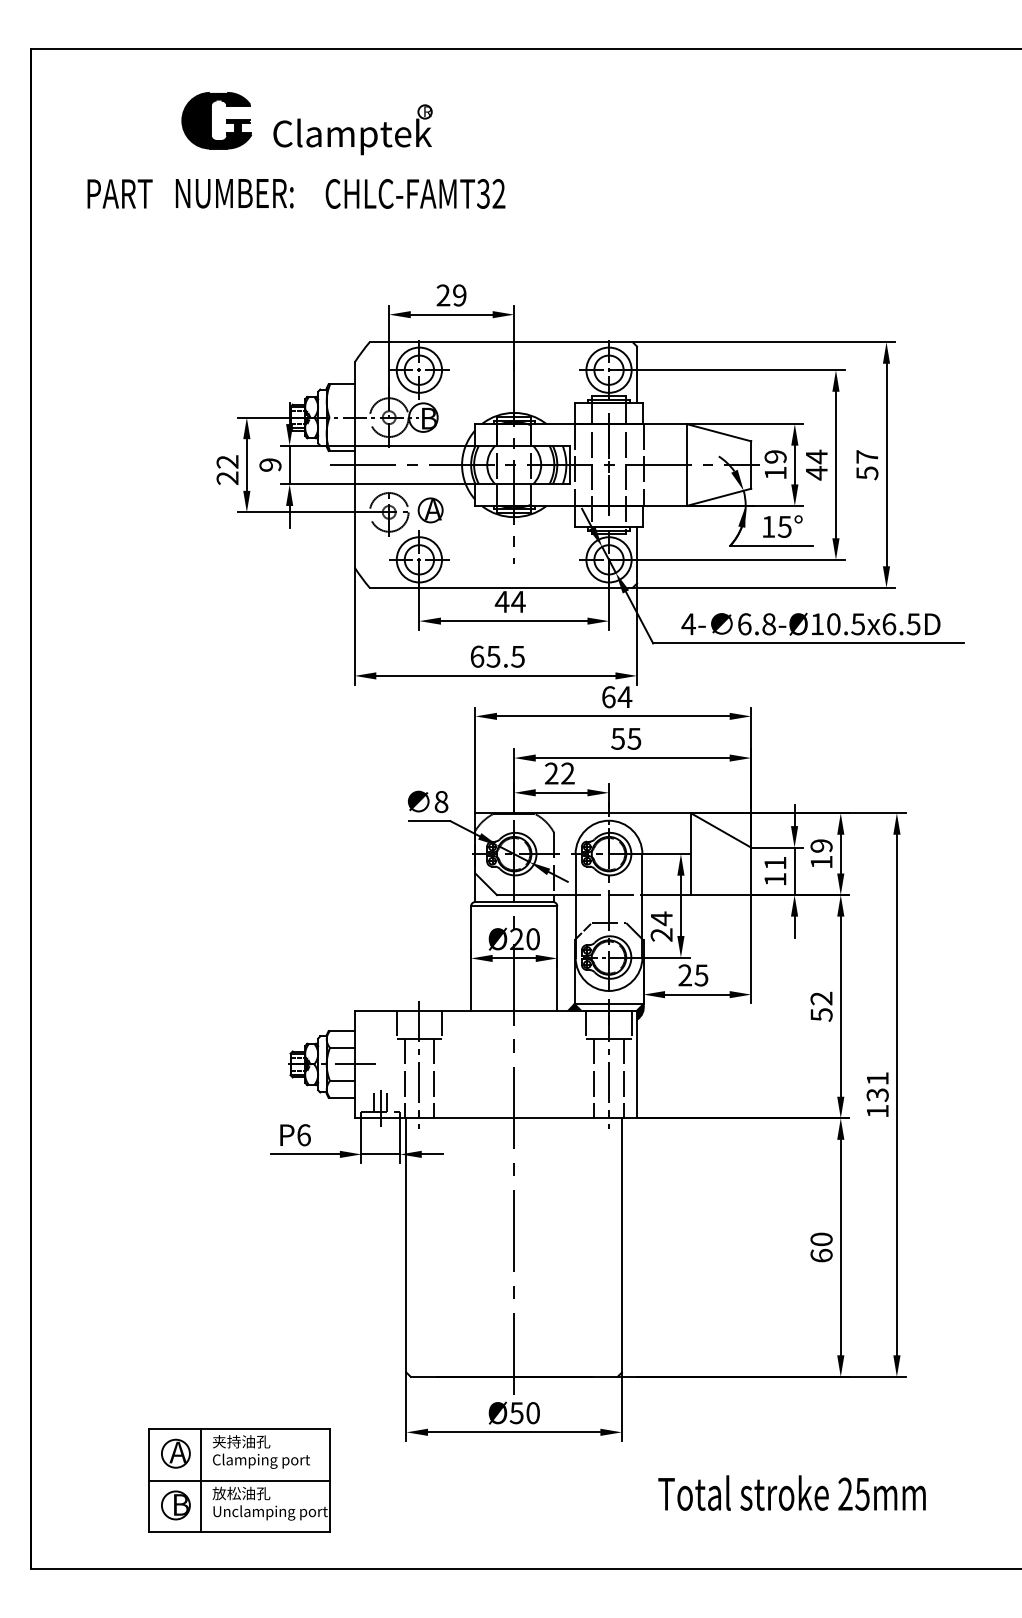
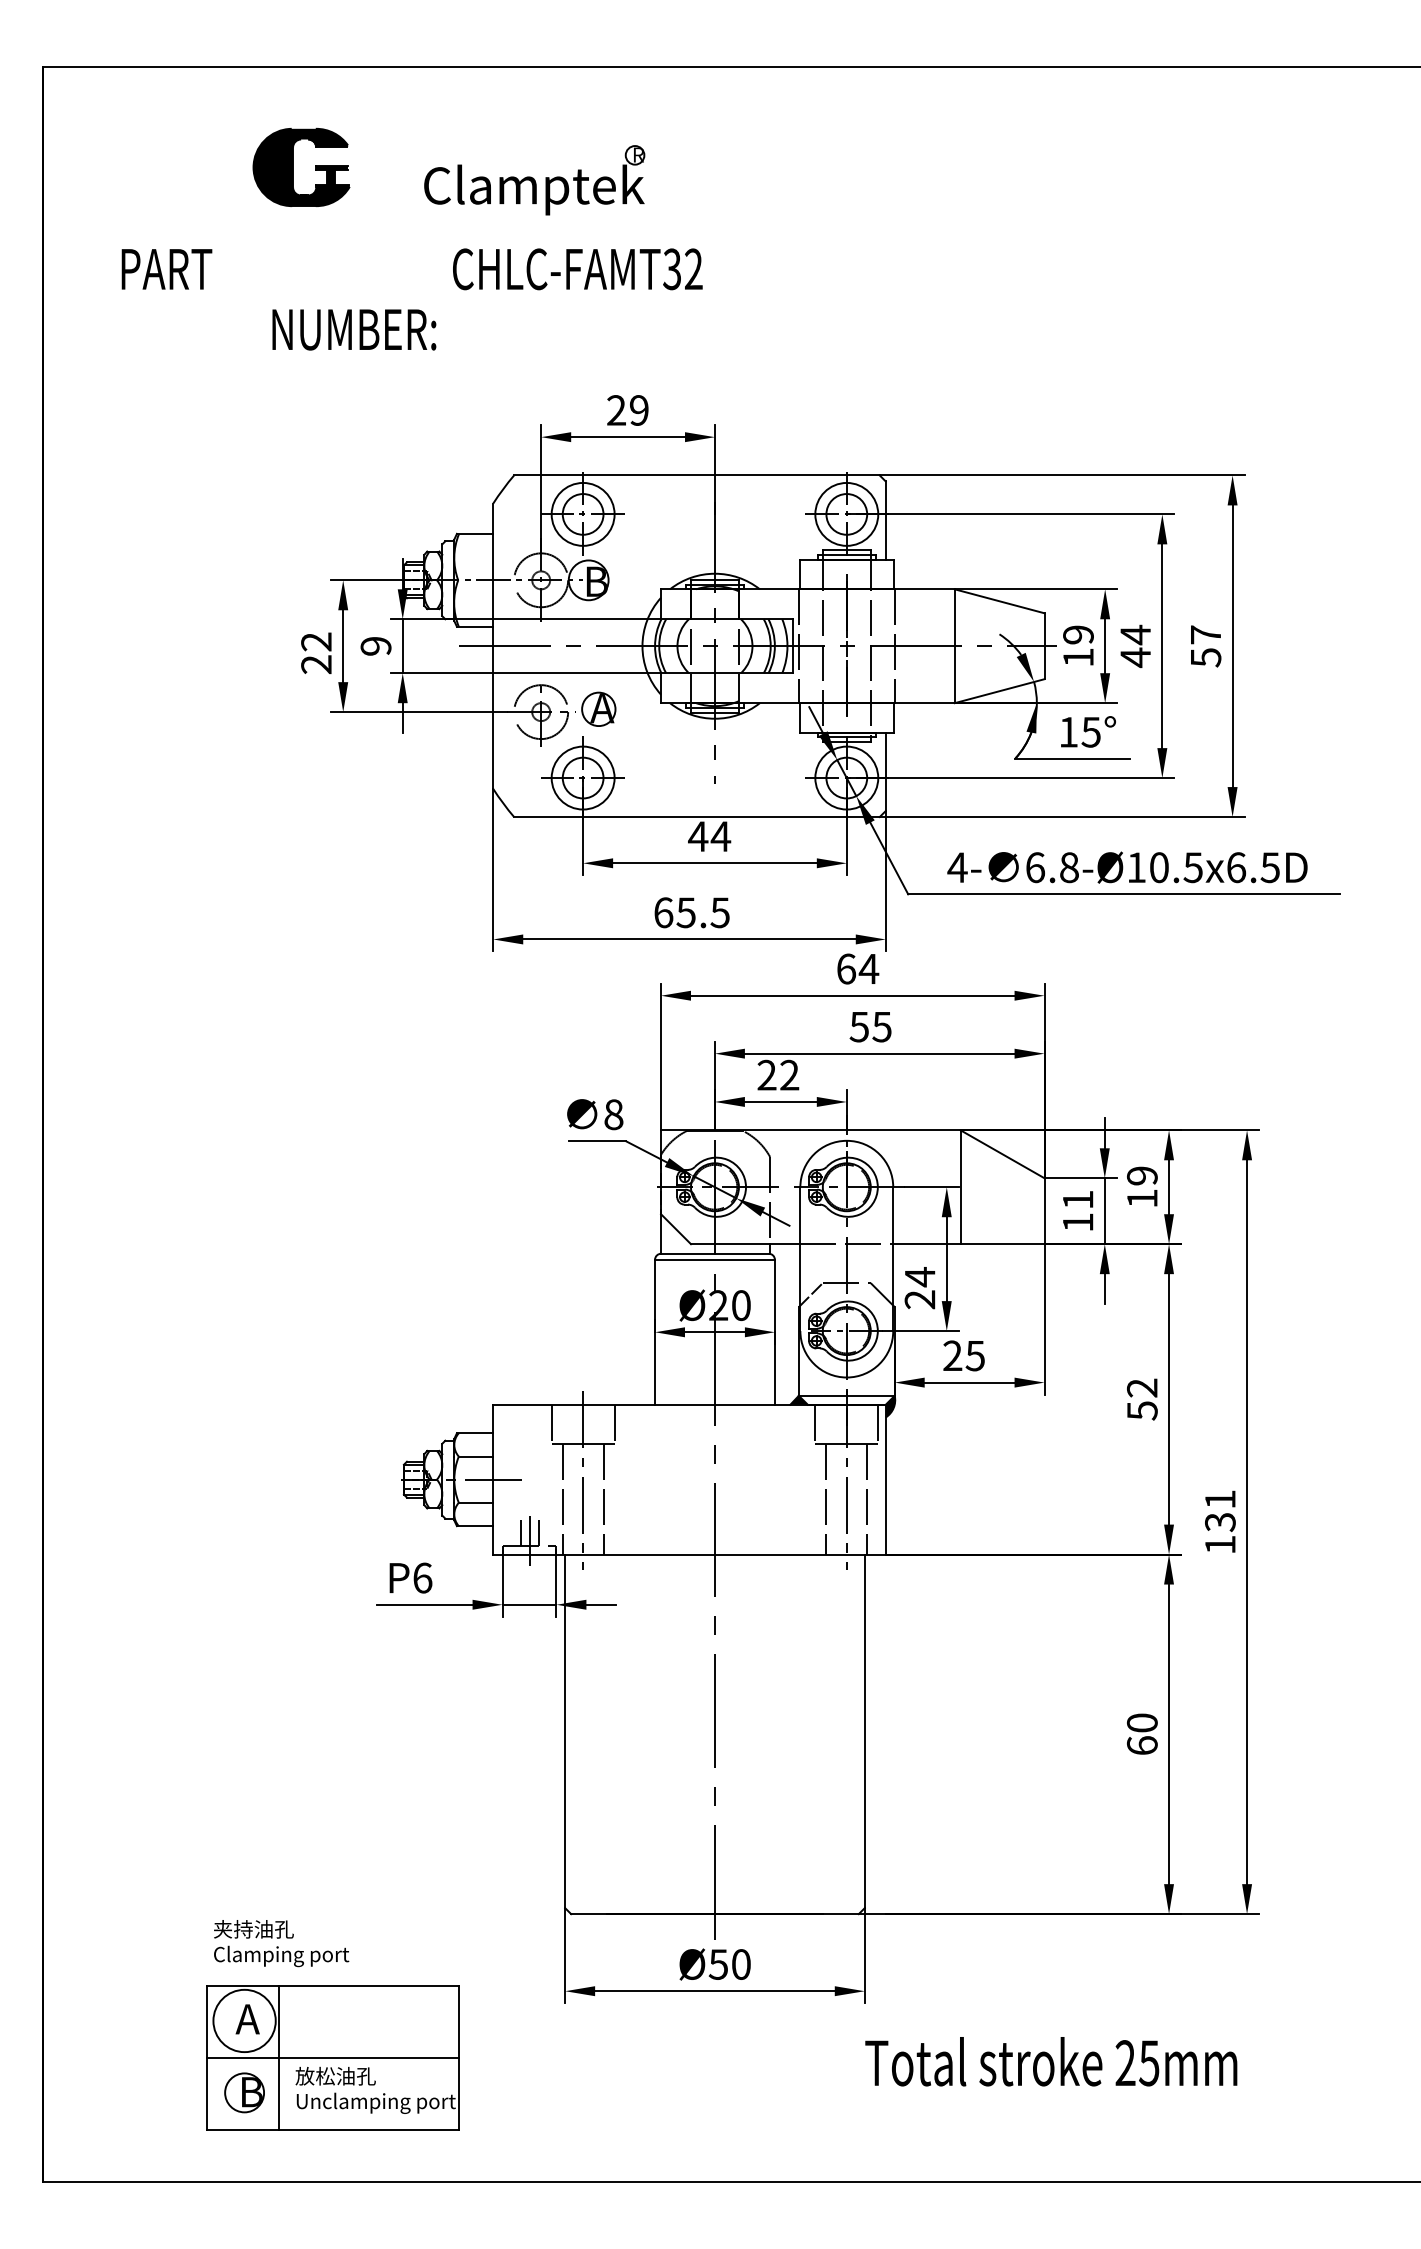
part: (352, 130) -> (534, 180), moved
text: (234, 193) -> (354, 329), moved
text: (261, 1451) -> (281, 1943), moved
circle: (175, 1453) -> (244, 2020), size x1.6
text: (792, 1492) -> (1051, 2061), moved

